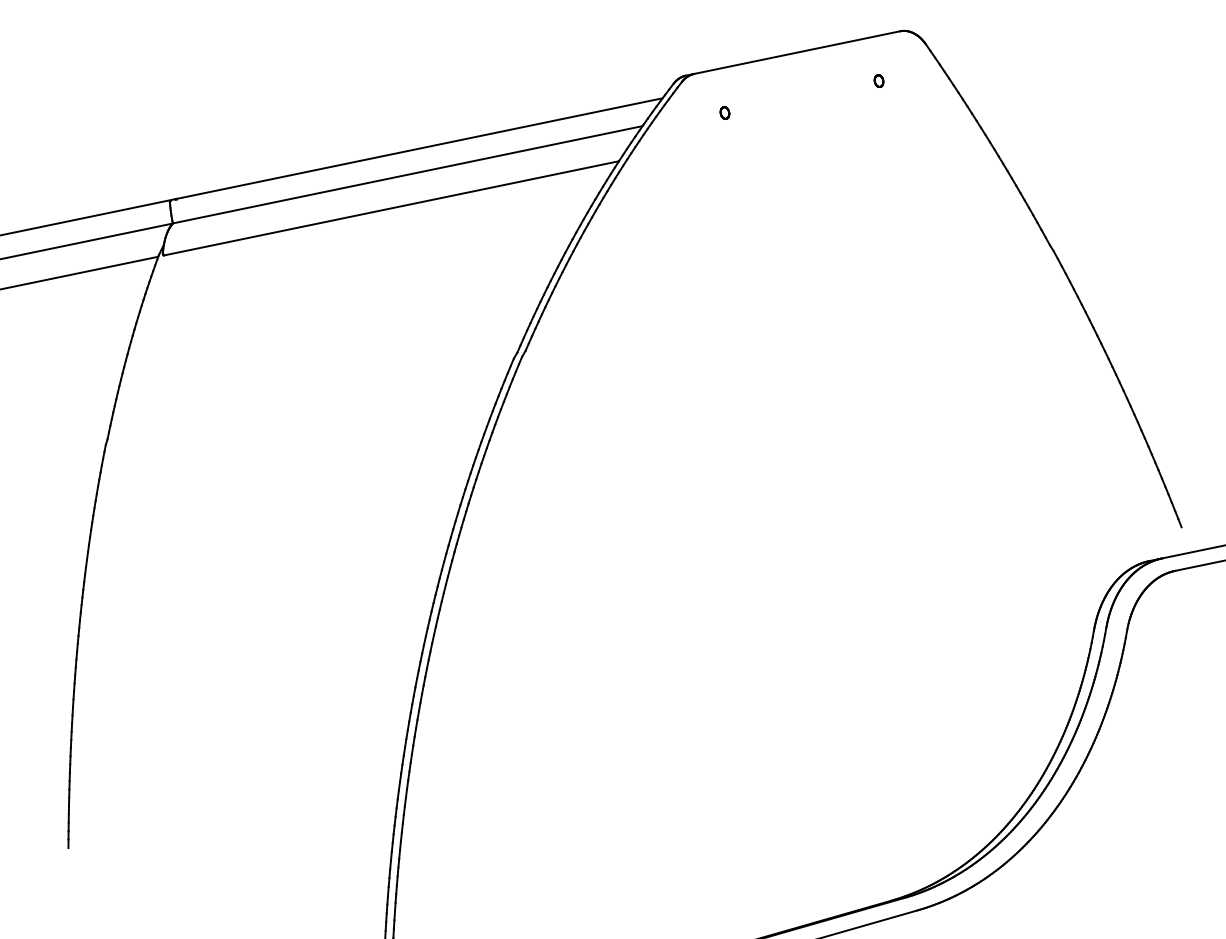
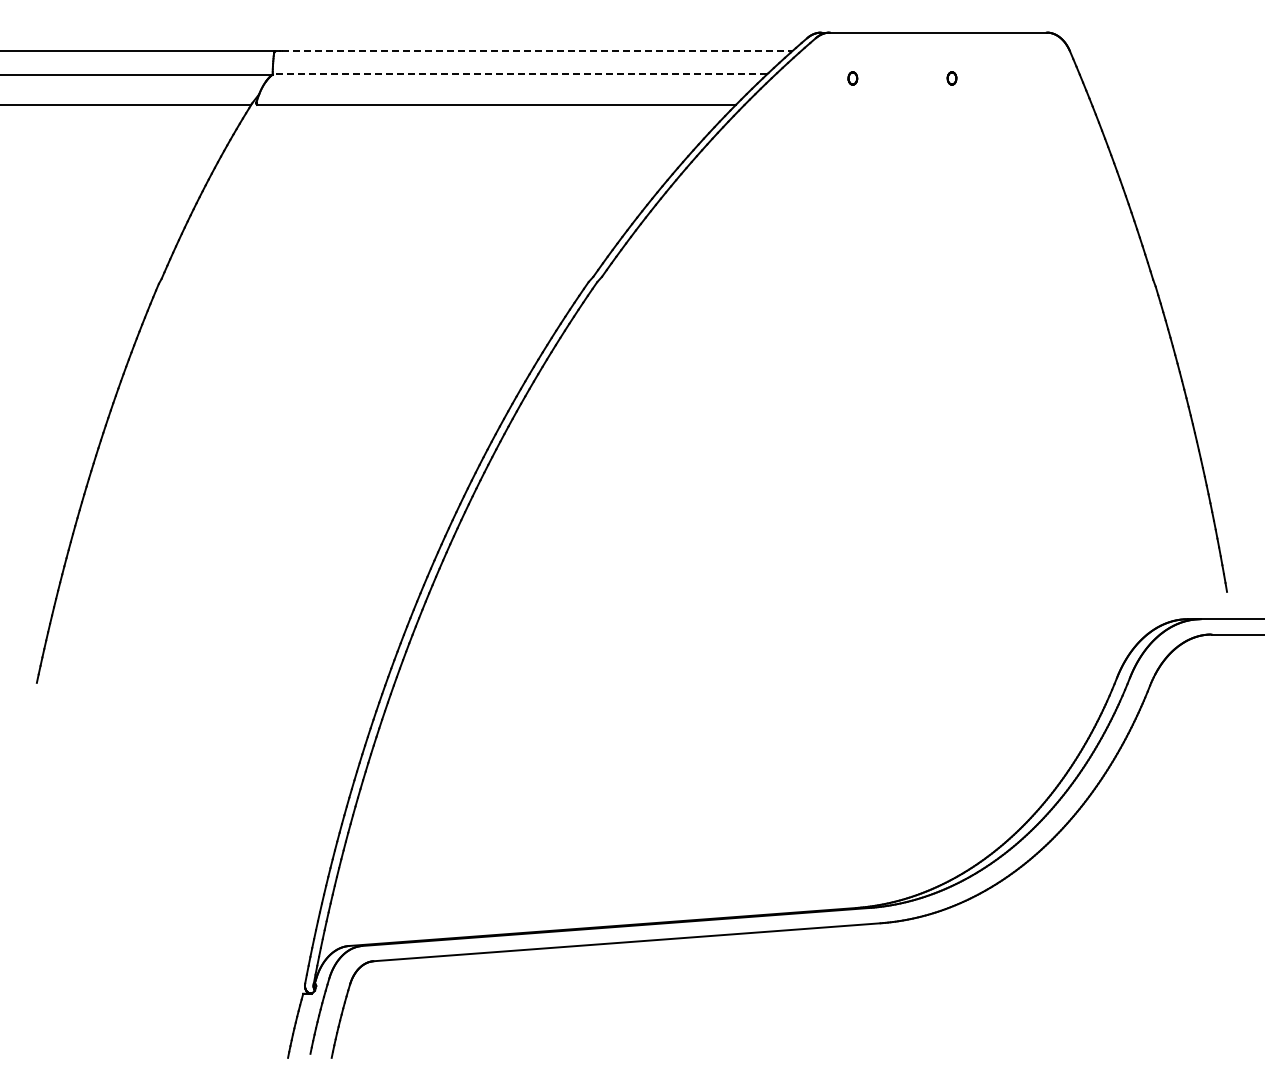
part: (878, 81) -> (951, 78), moved
line: (419, 148) -> (537, 50), solid -> dashed
line: (407, 174) -> (519, 74), solid -> dashed

